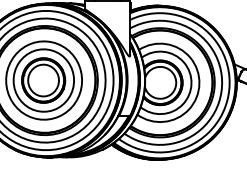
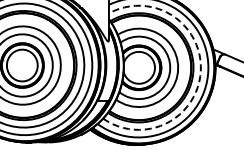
arc: (222, 86) -> (201, 71), solid -> dashed

